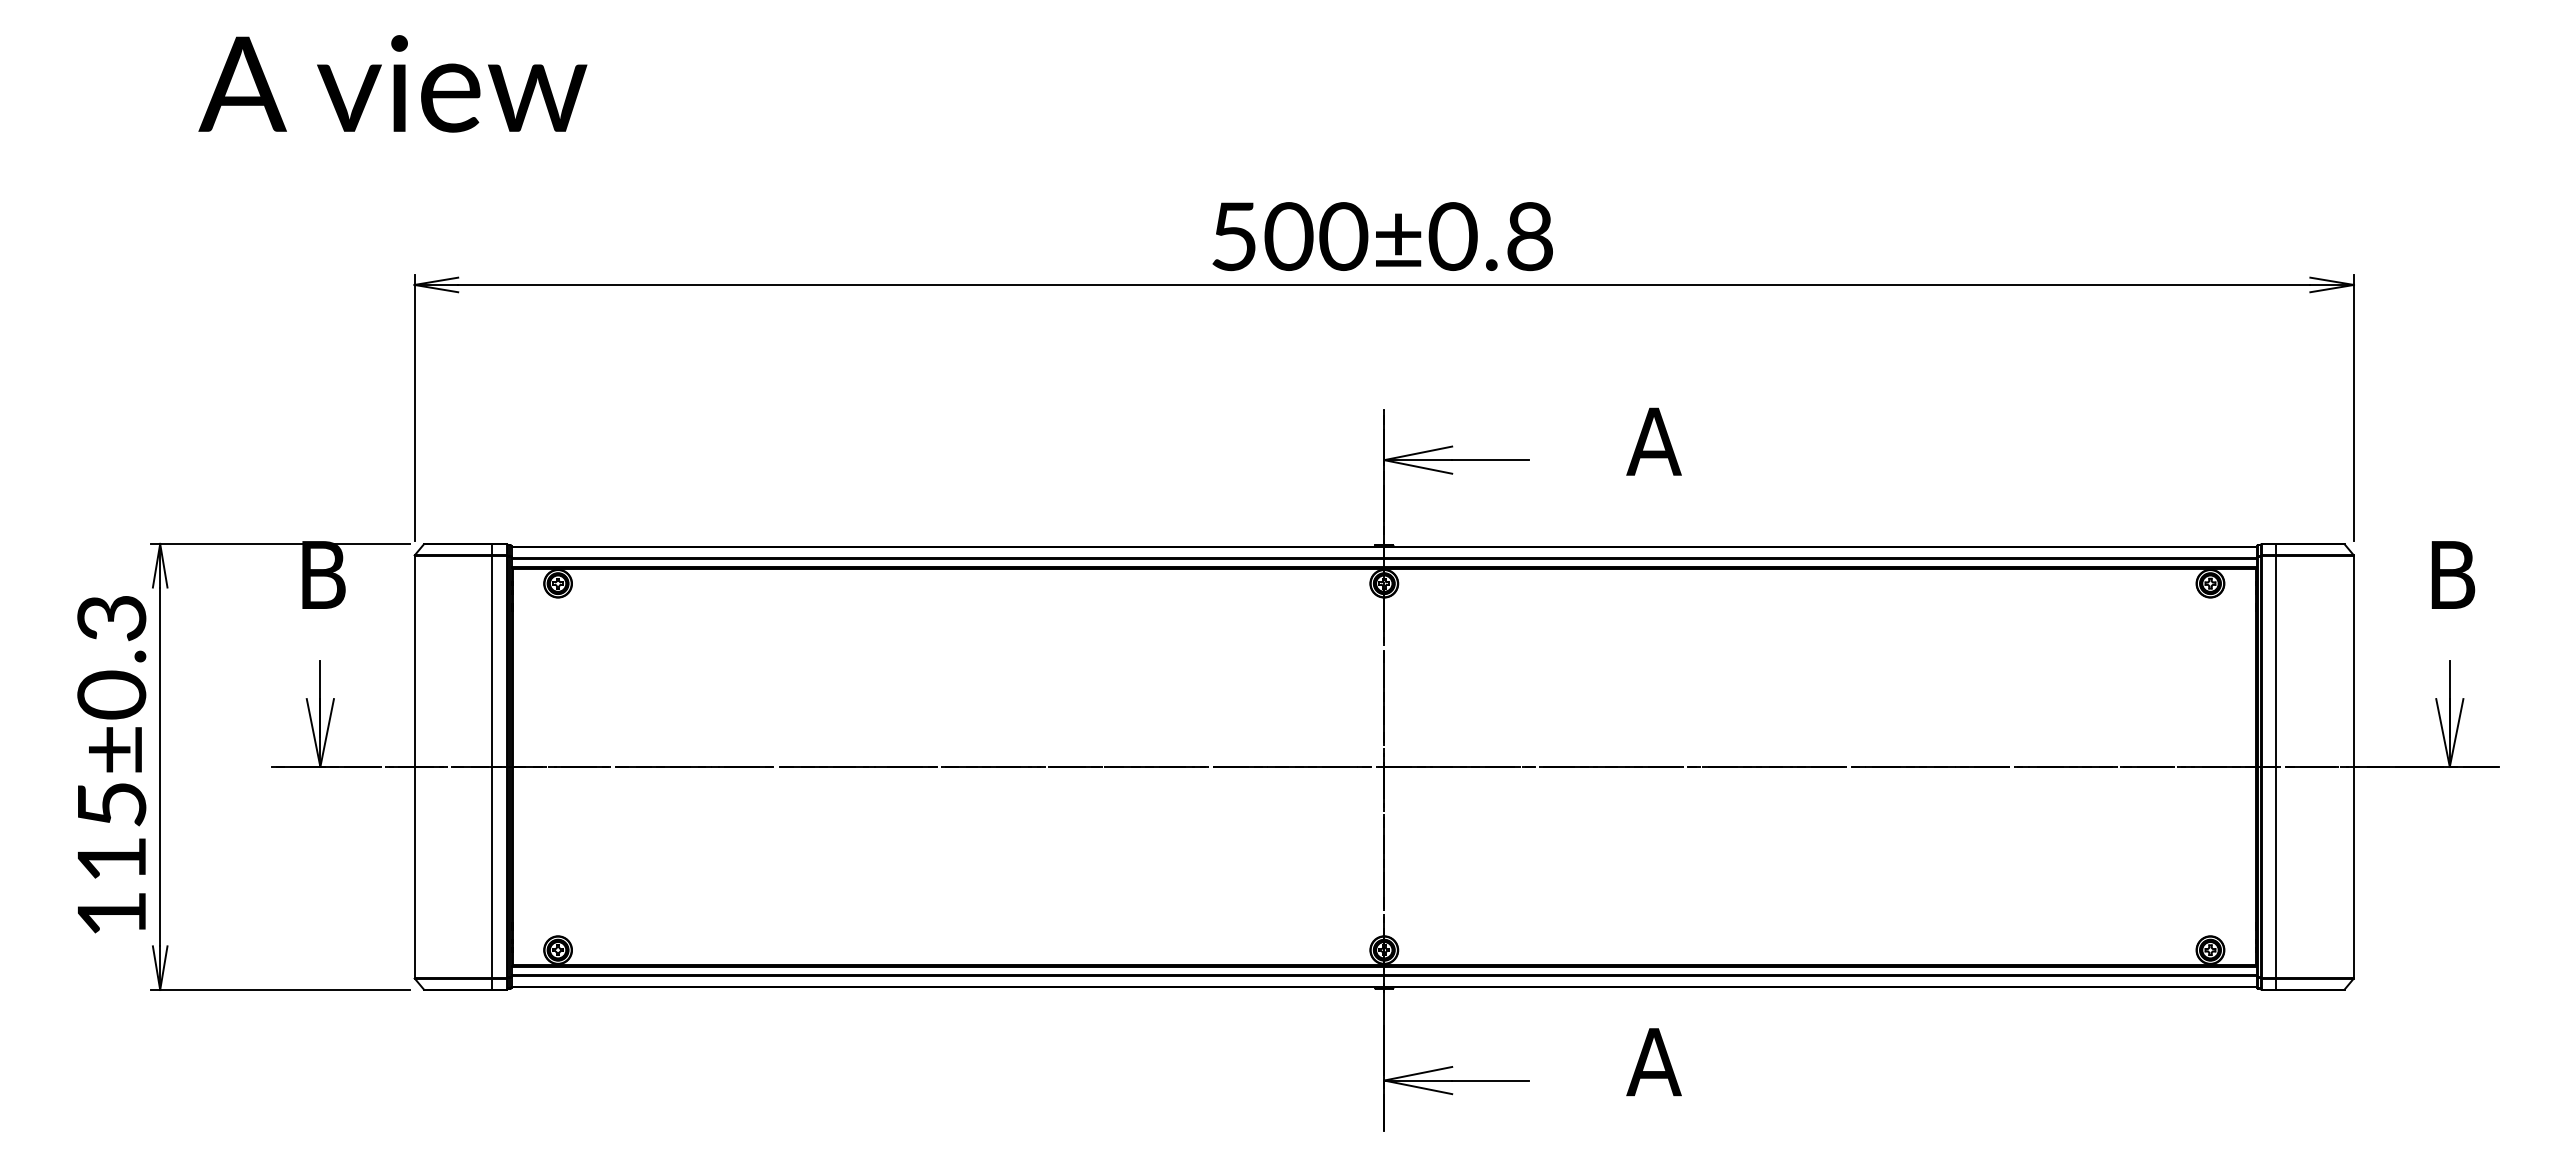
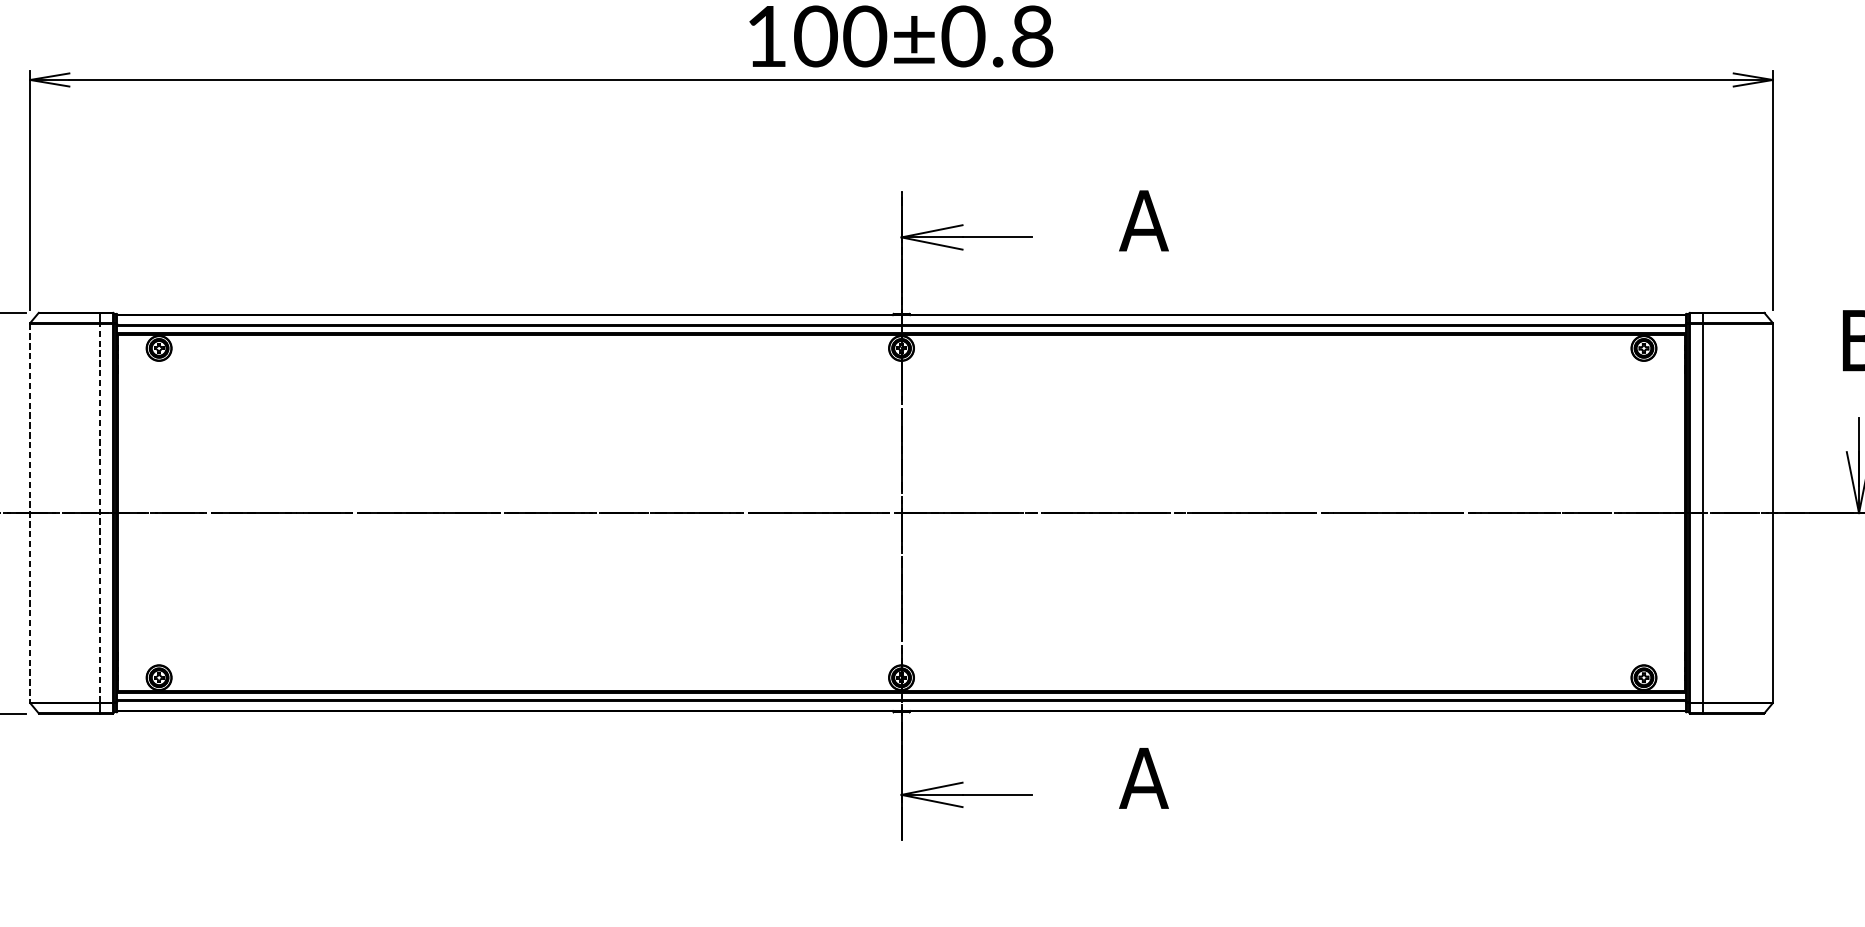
text: (1233, 236) -> (766, 36), 500±0.8 -> 100±0.8
line: (414, 766) -> (30, 512), solid -> dashed
line: (492, 766) -> (100, 512), solid -> dashed

